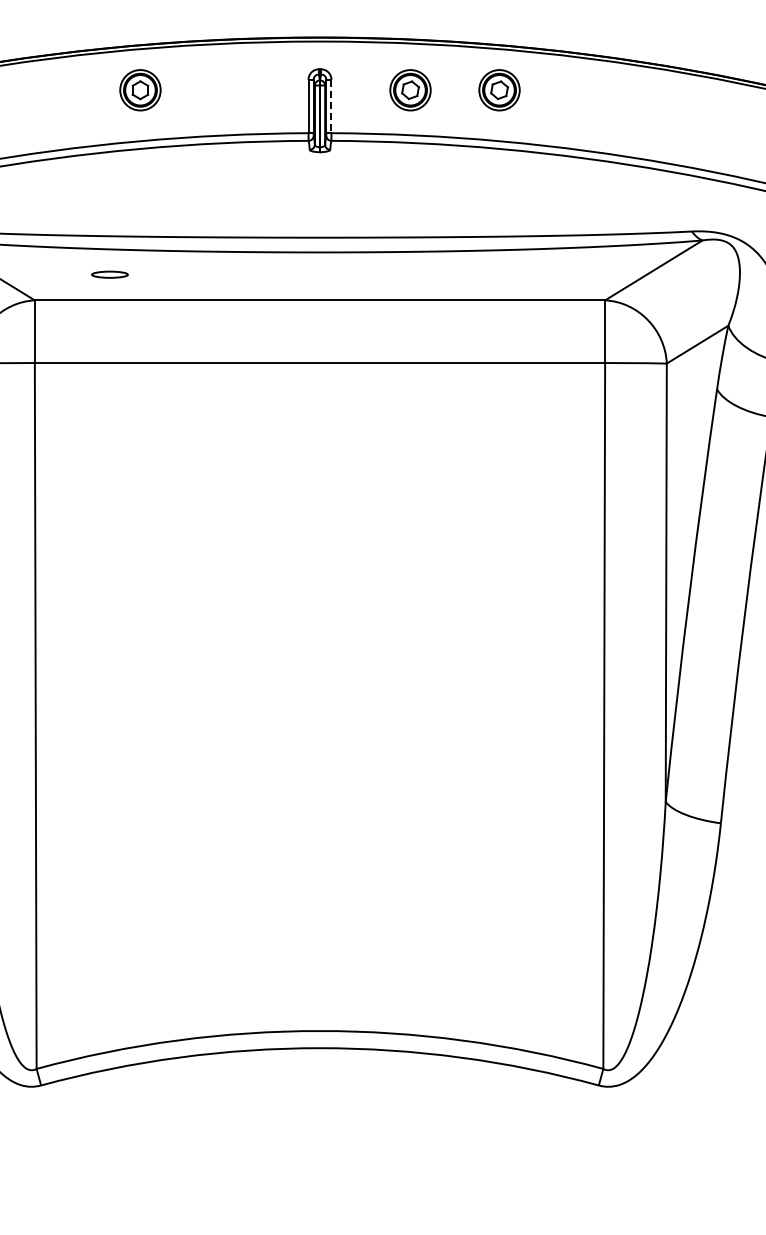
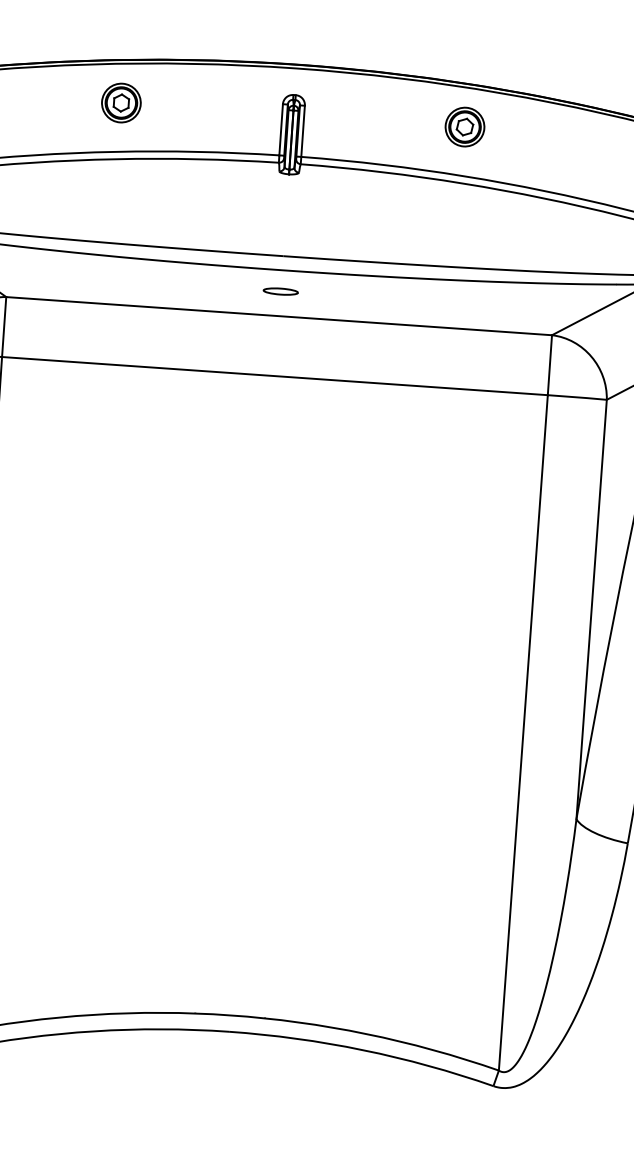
part: (410, 90) -> (379, 121), removed
line: (331, 106) -> (303, 131), dashed -> solid
part: (109, 274) -> (280, 291), moved

